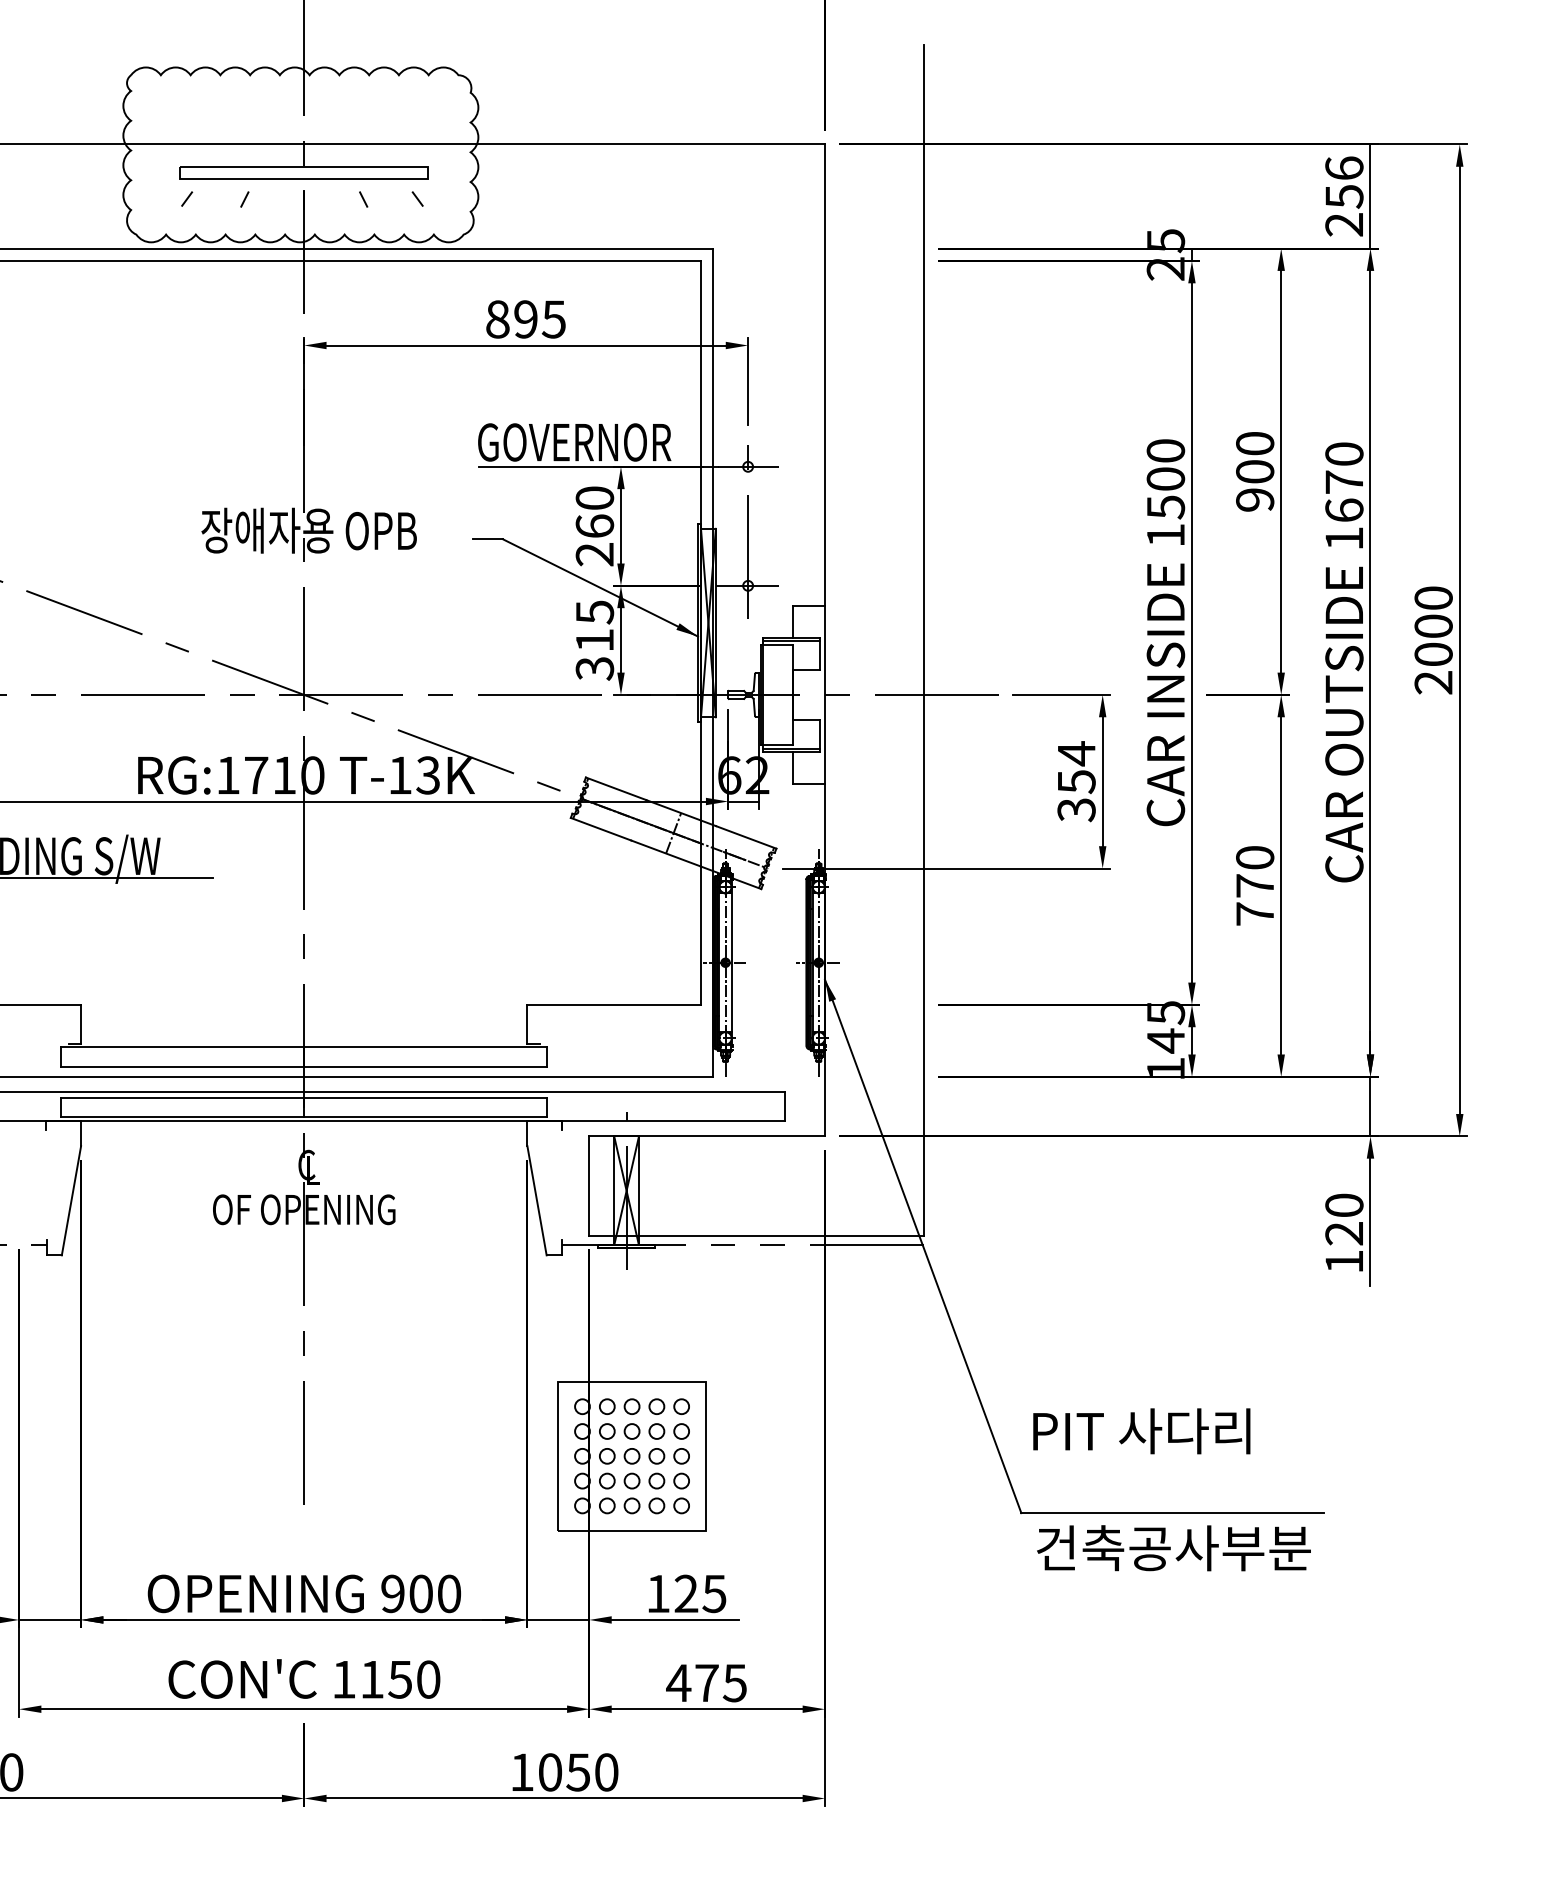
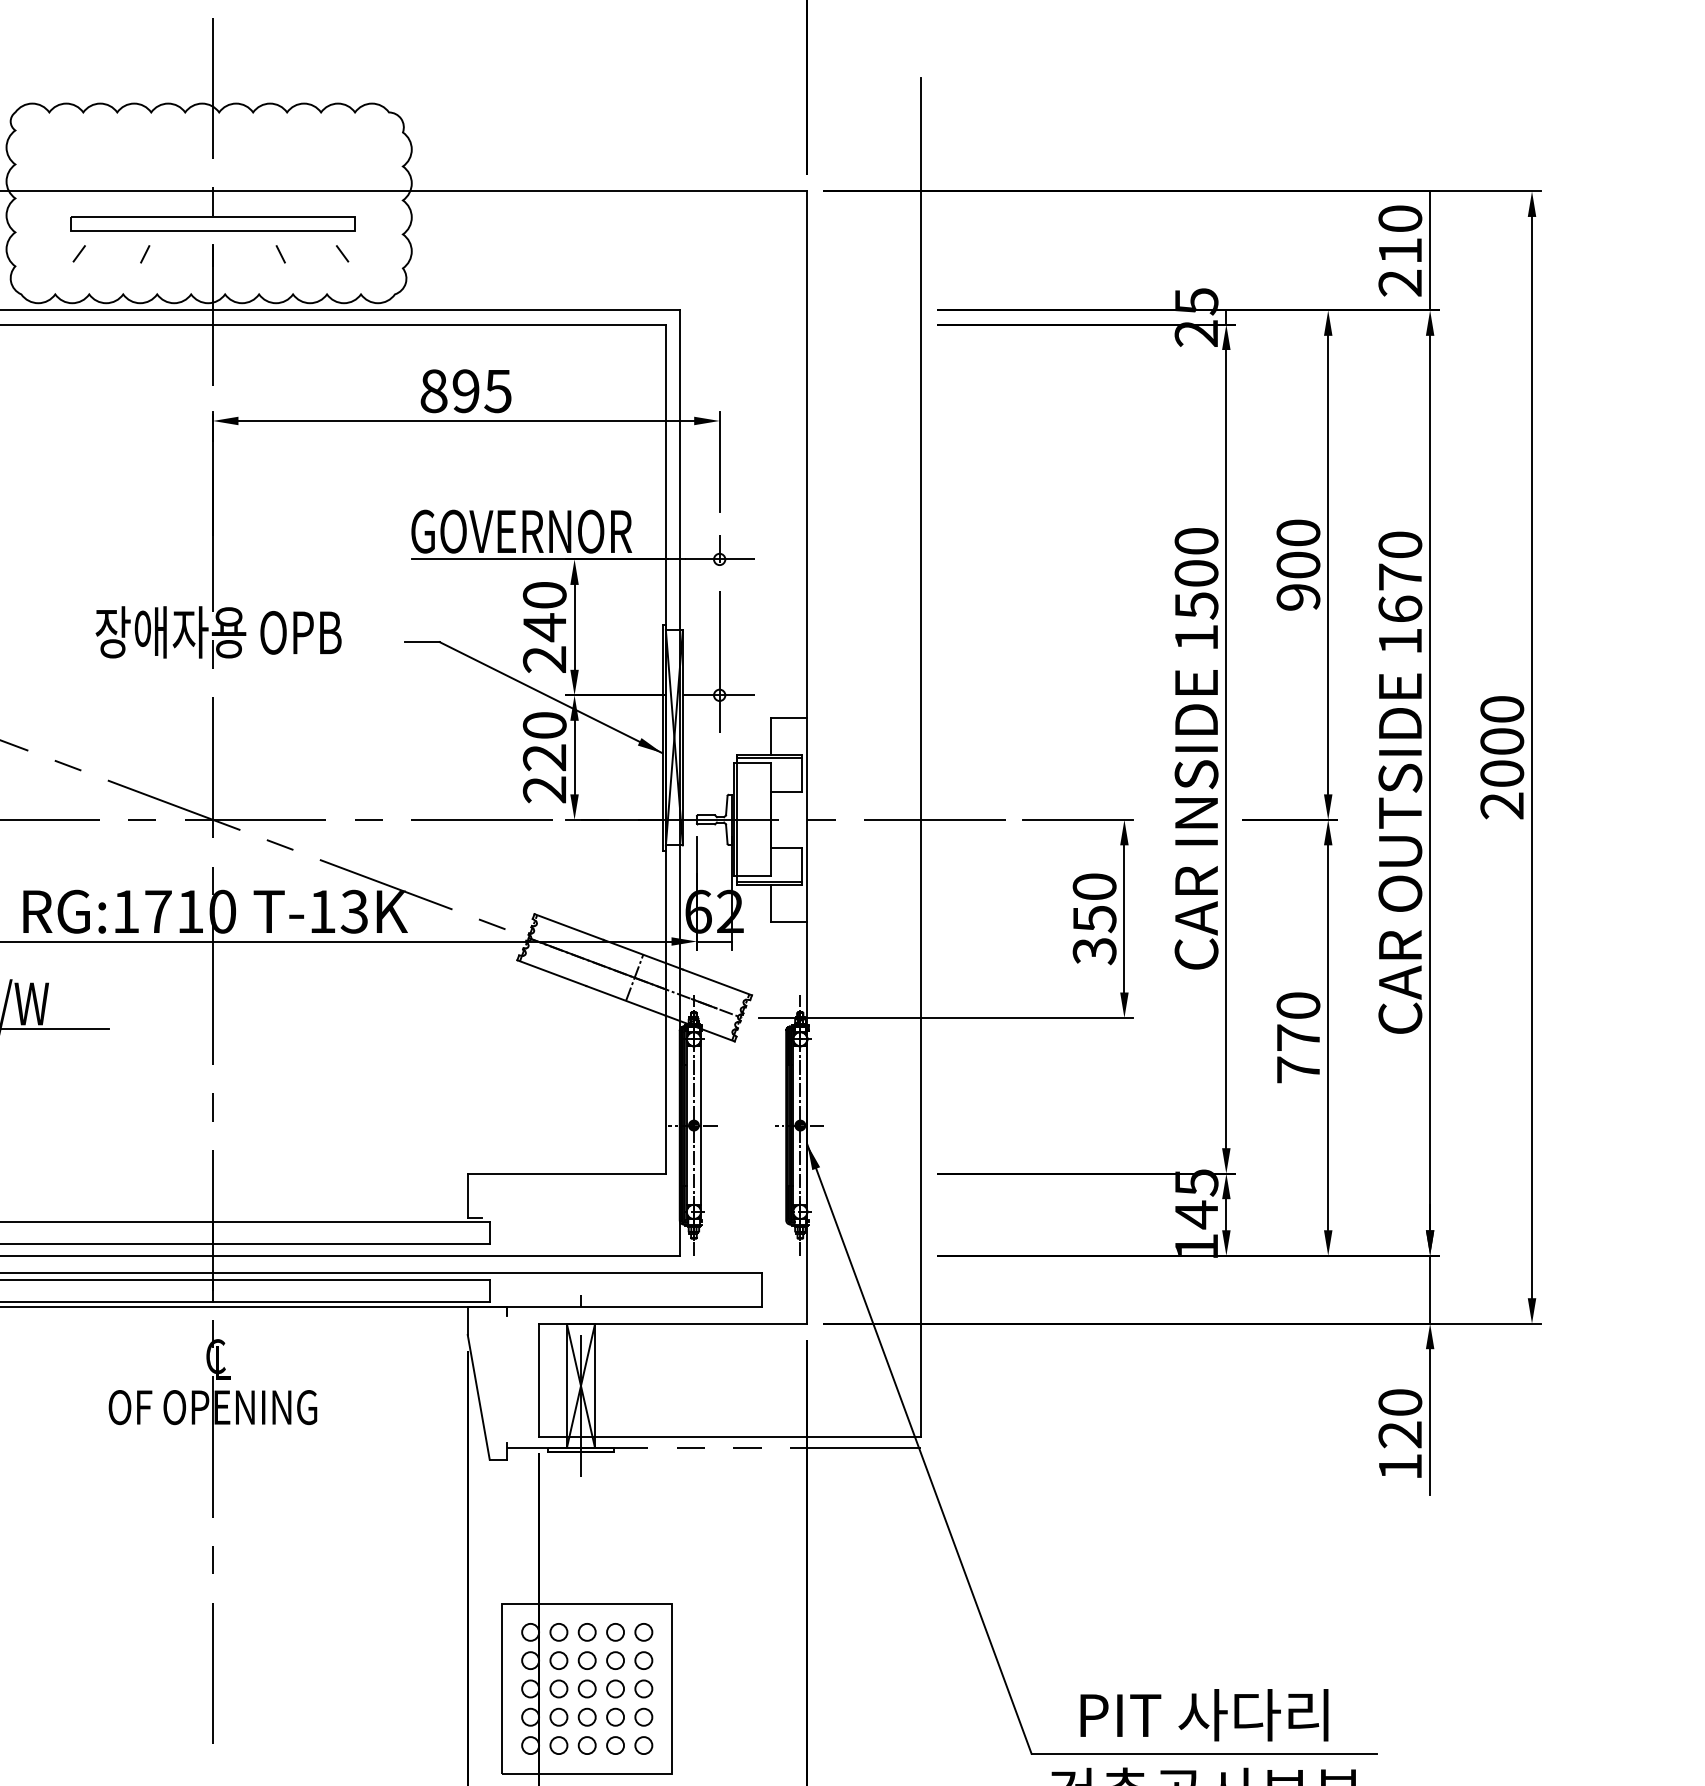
text: (1344, 182) -> (1400, 234), 256 -> 210
text: (594, 526) -> (544, 627), 260 -> 240
text: (594, 640) -> (544, 757), 315 -> 220
text: (1076, 753) -> (1094, 886), 354 -> 350
text: (1141, 1431) -> (1204, 1715), moved

